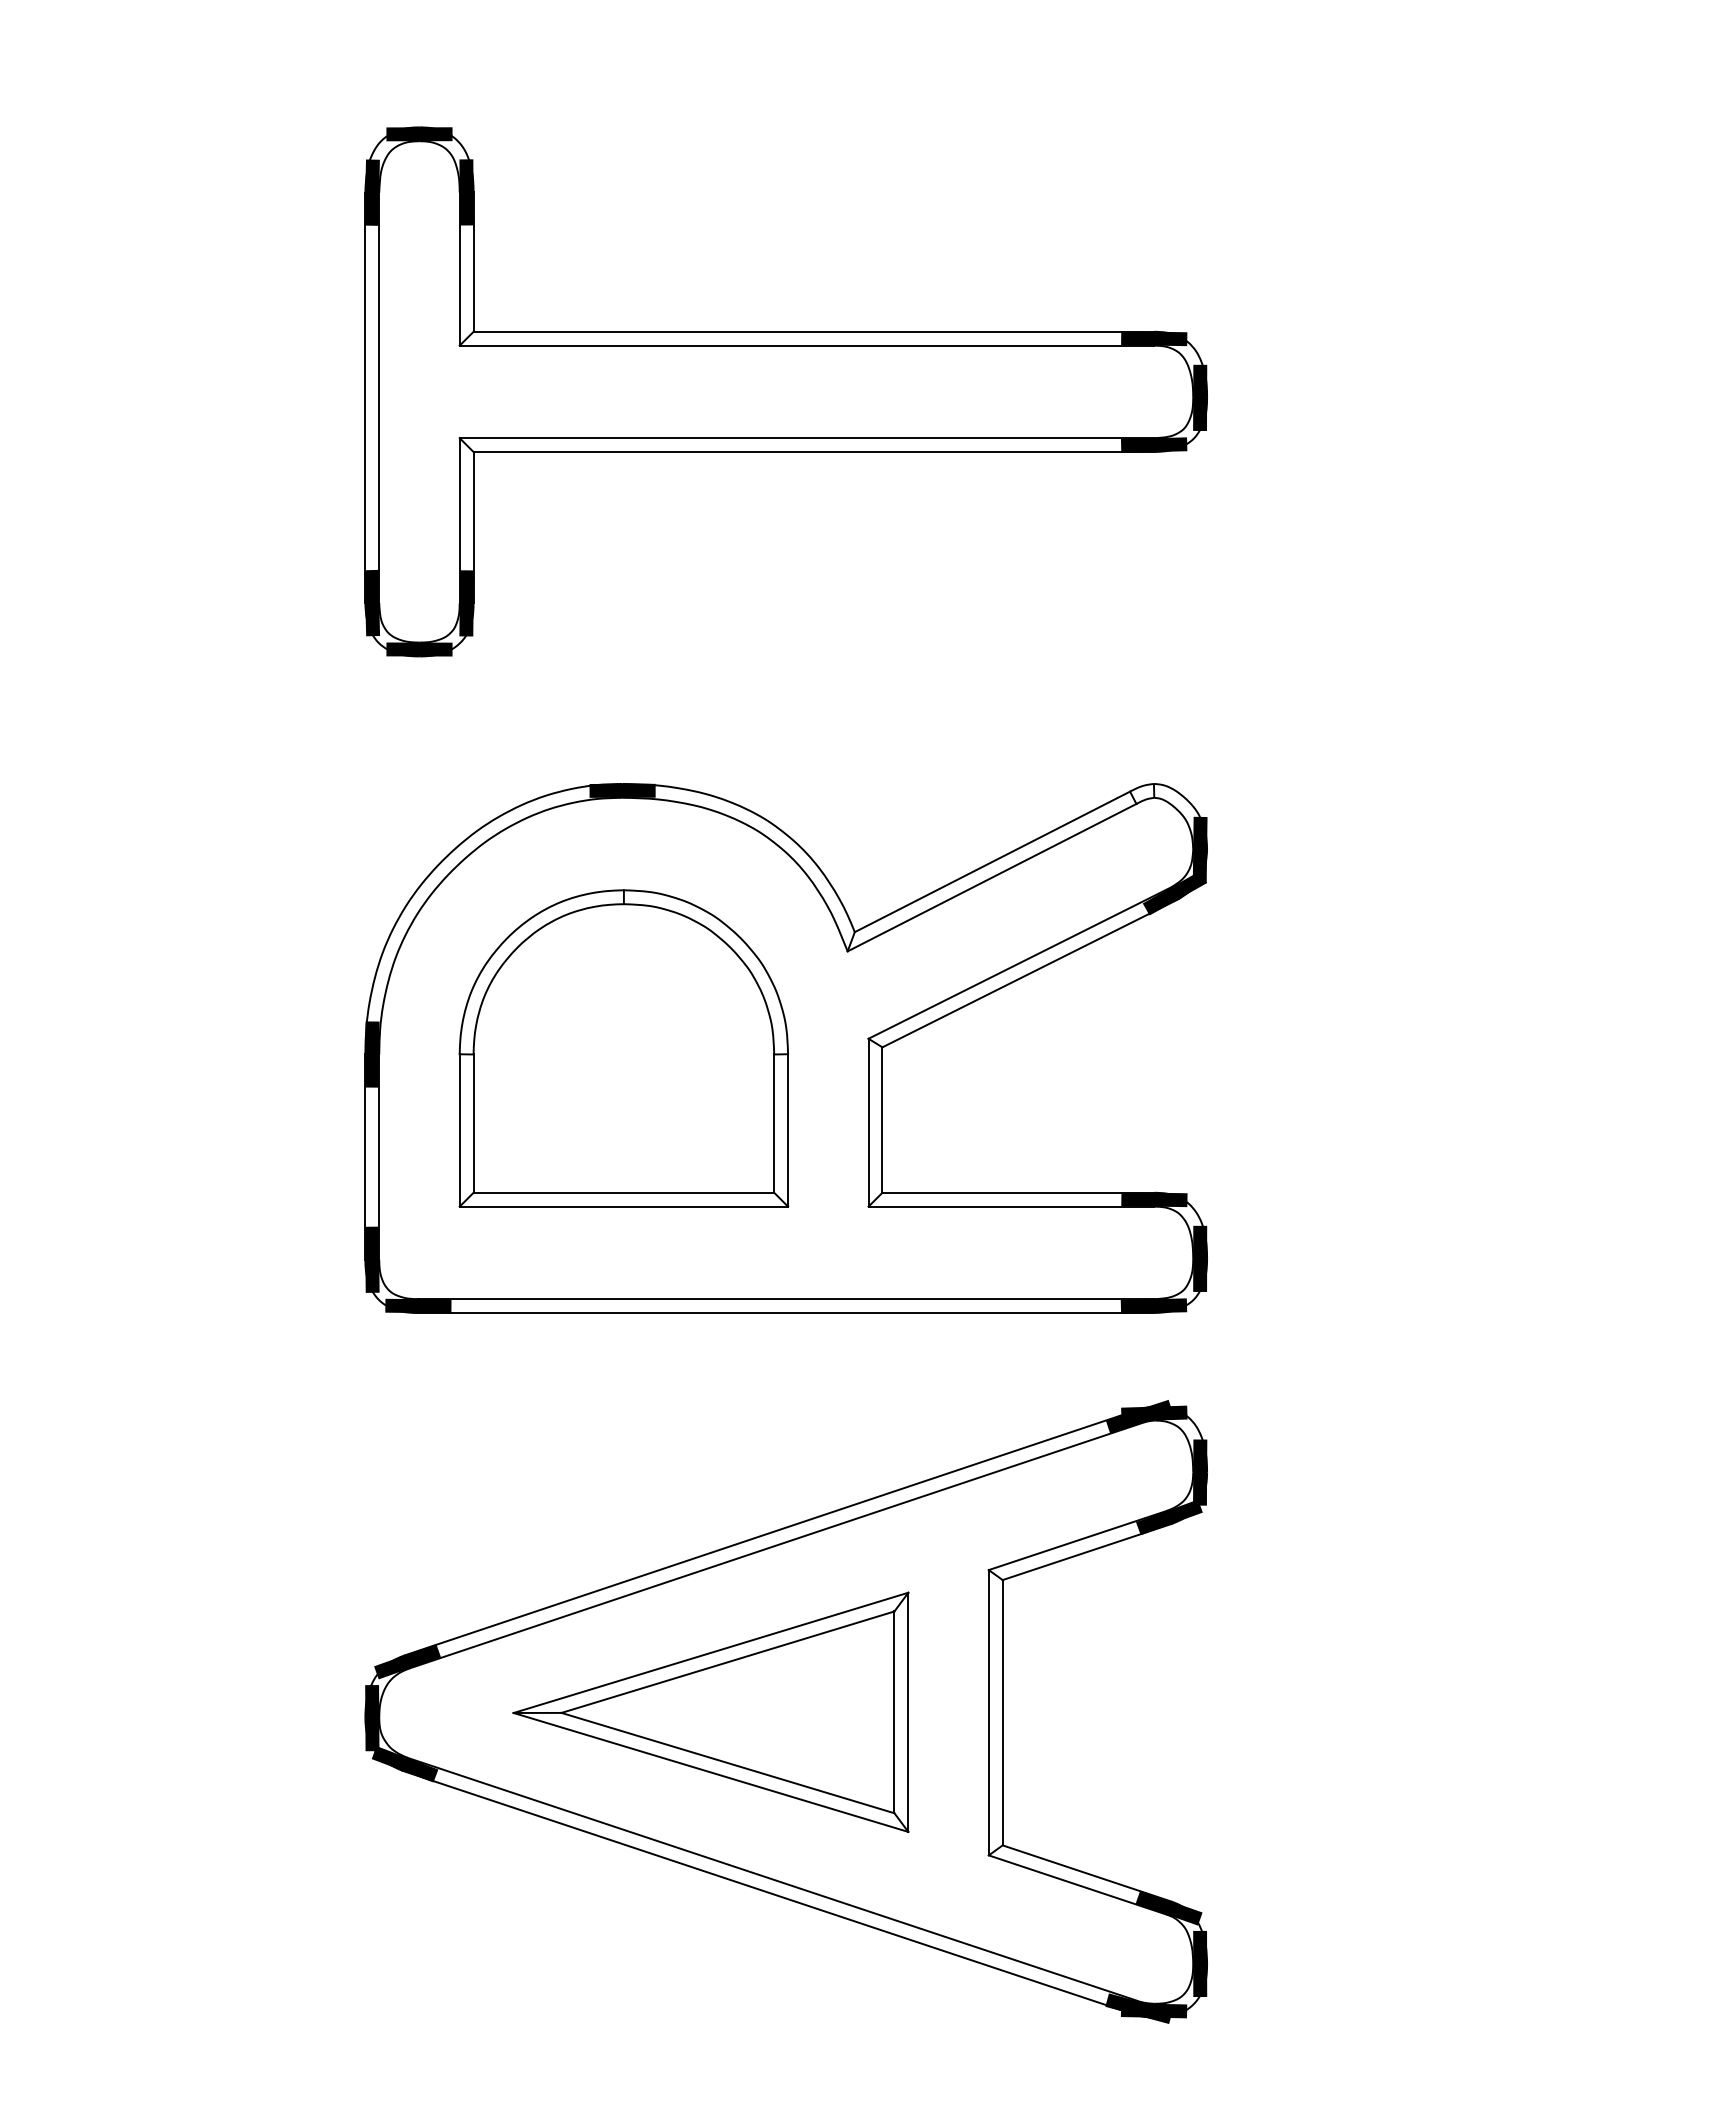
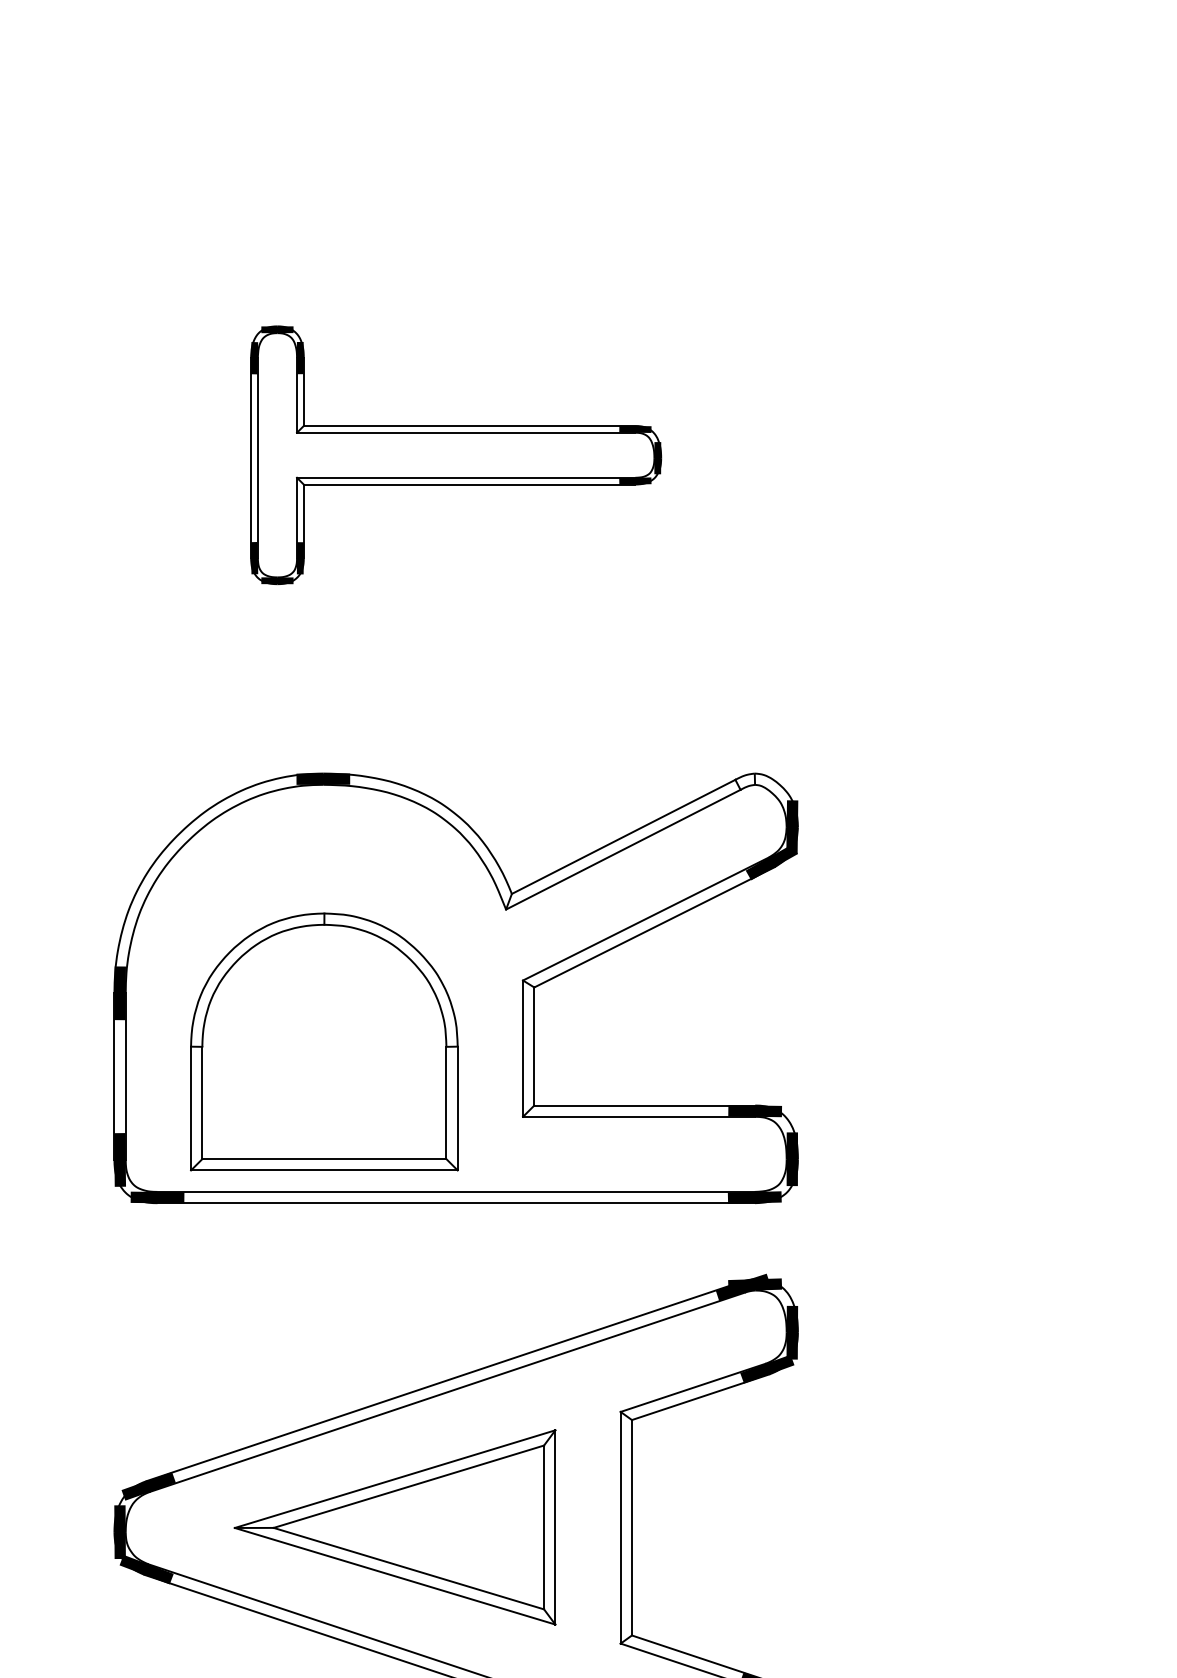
part: (785, 391) -> (455, 454), size x0.6
part: (623, 1048) -> (324, 1042), moved

